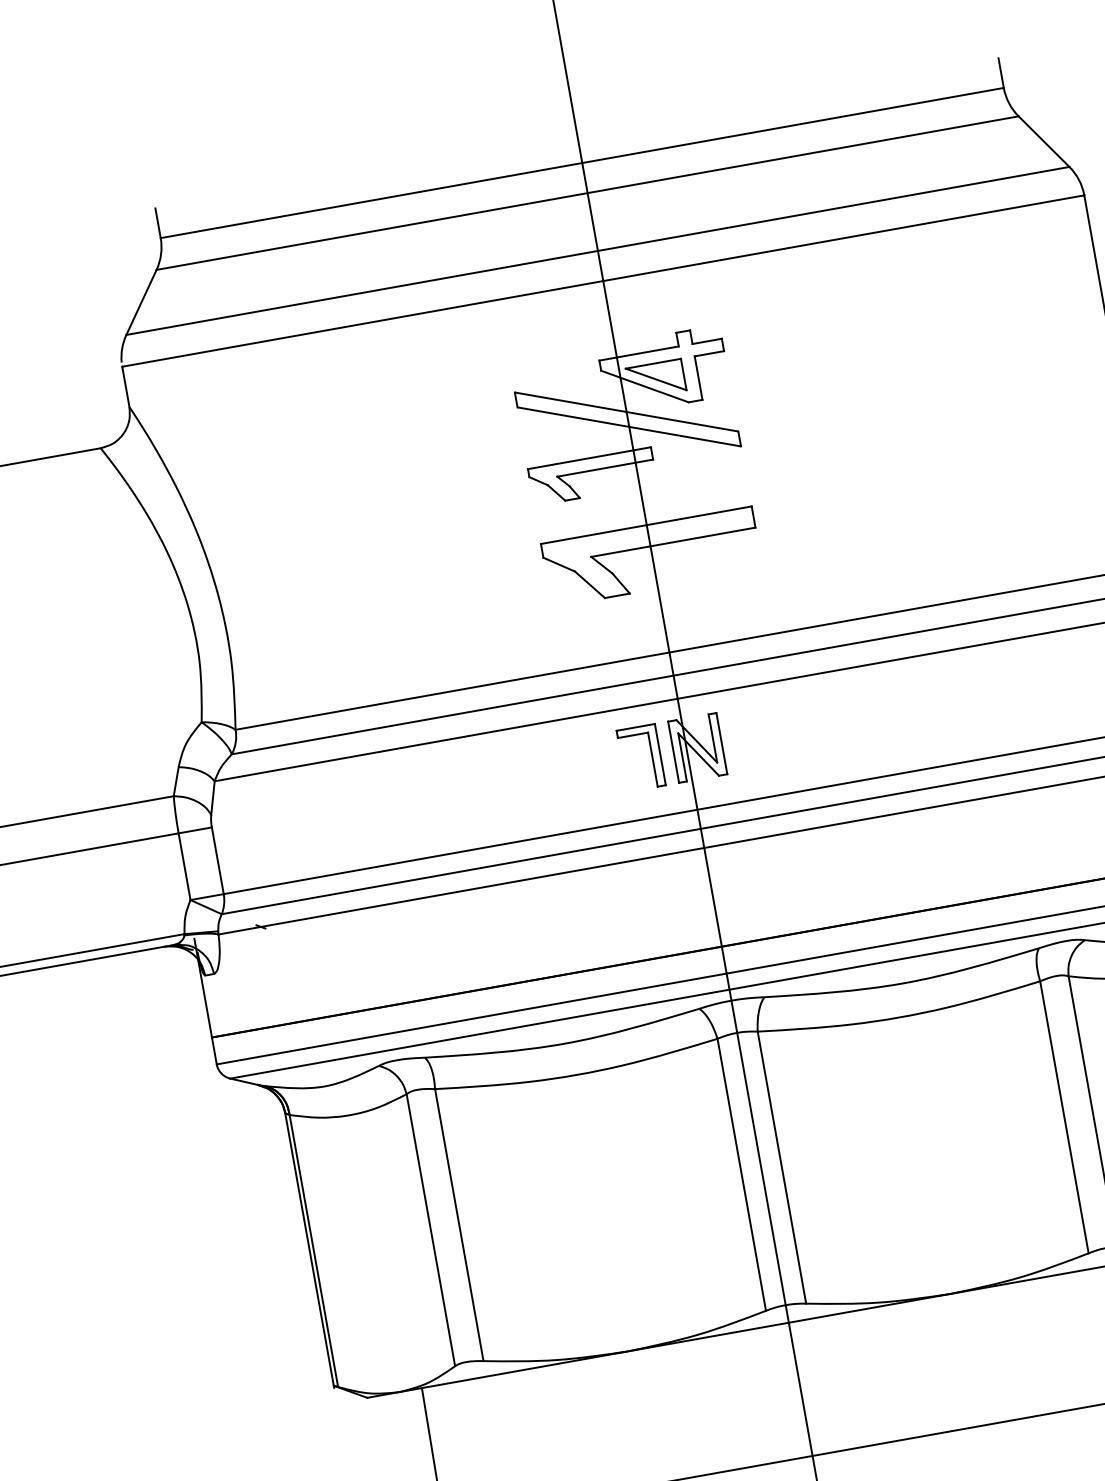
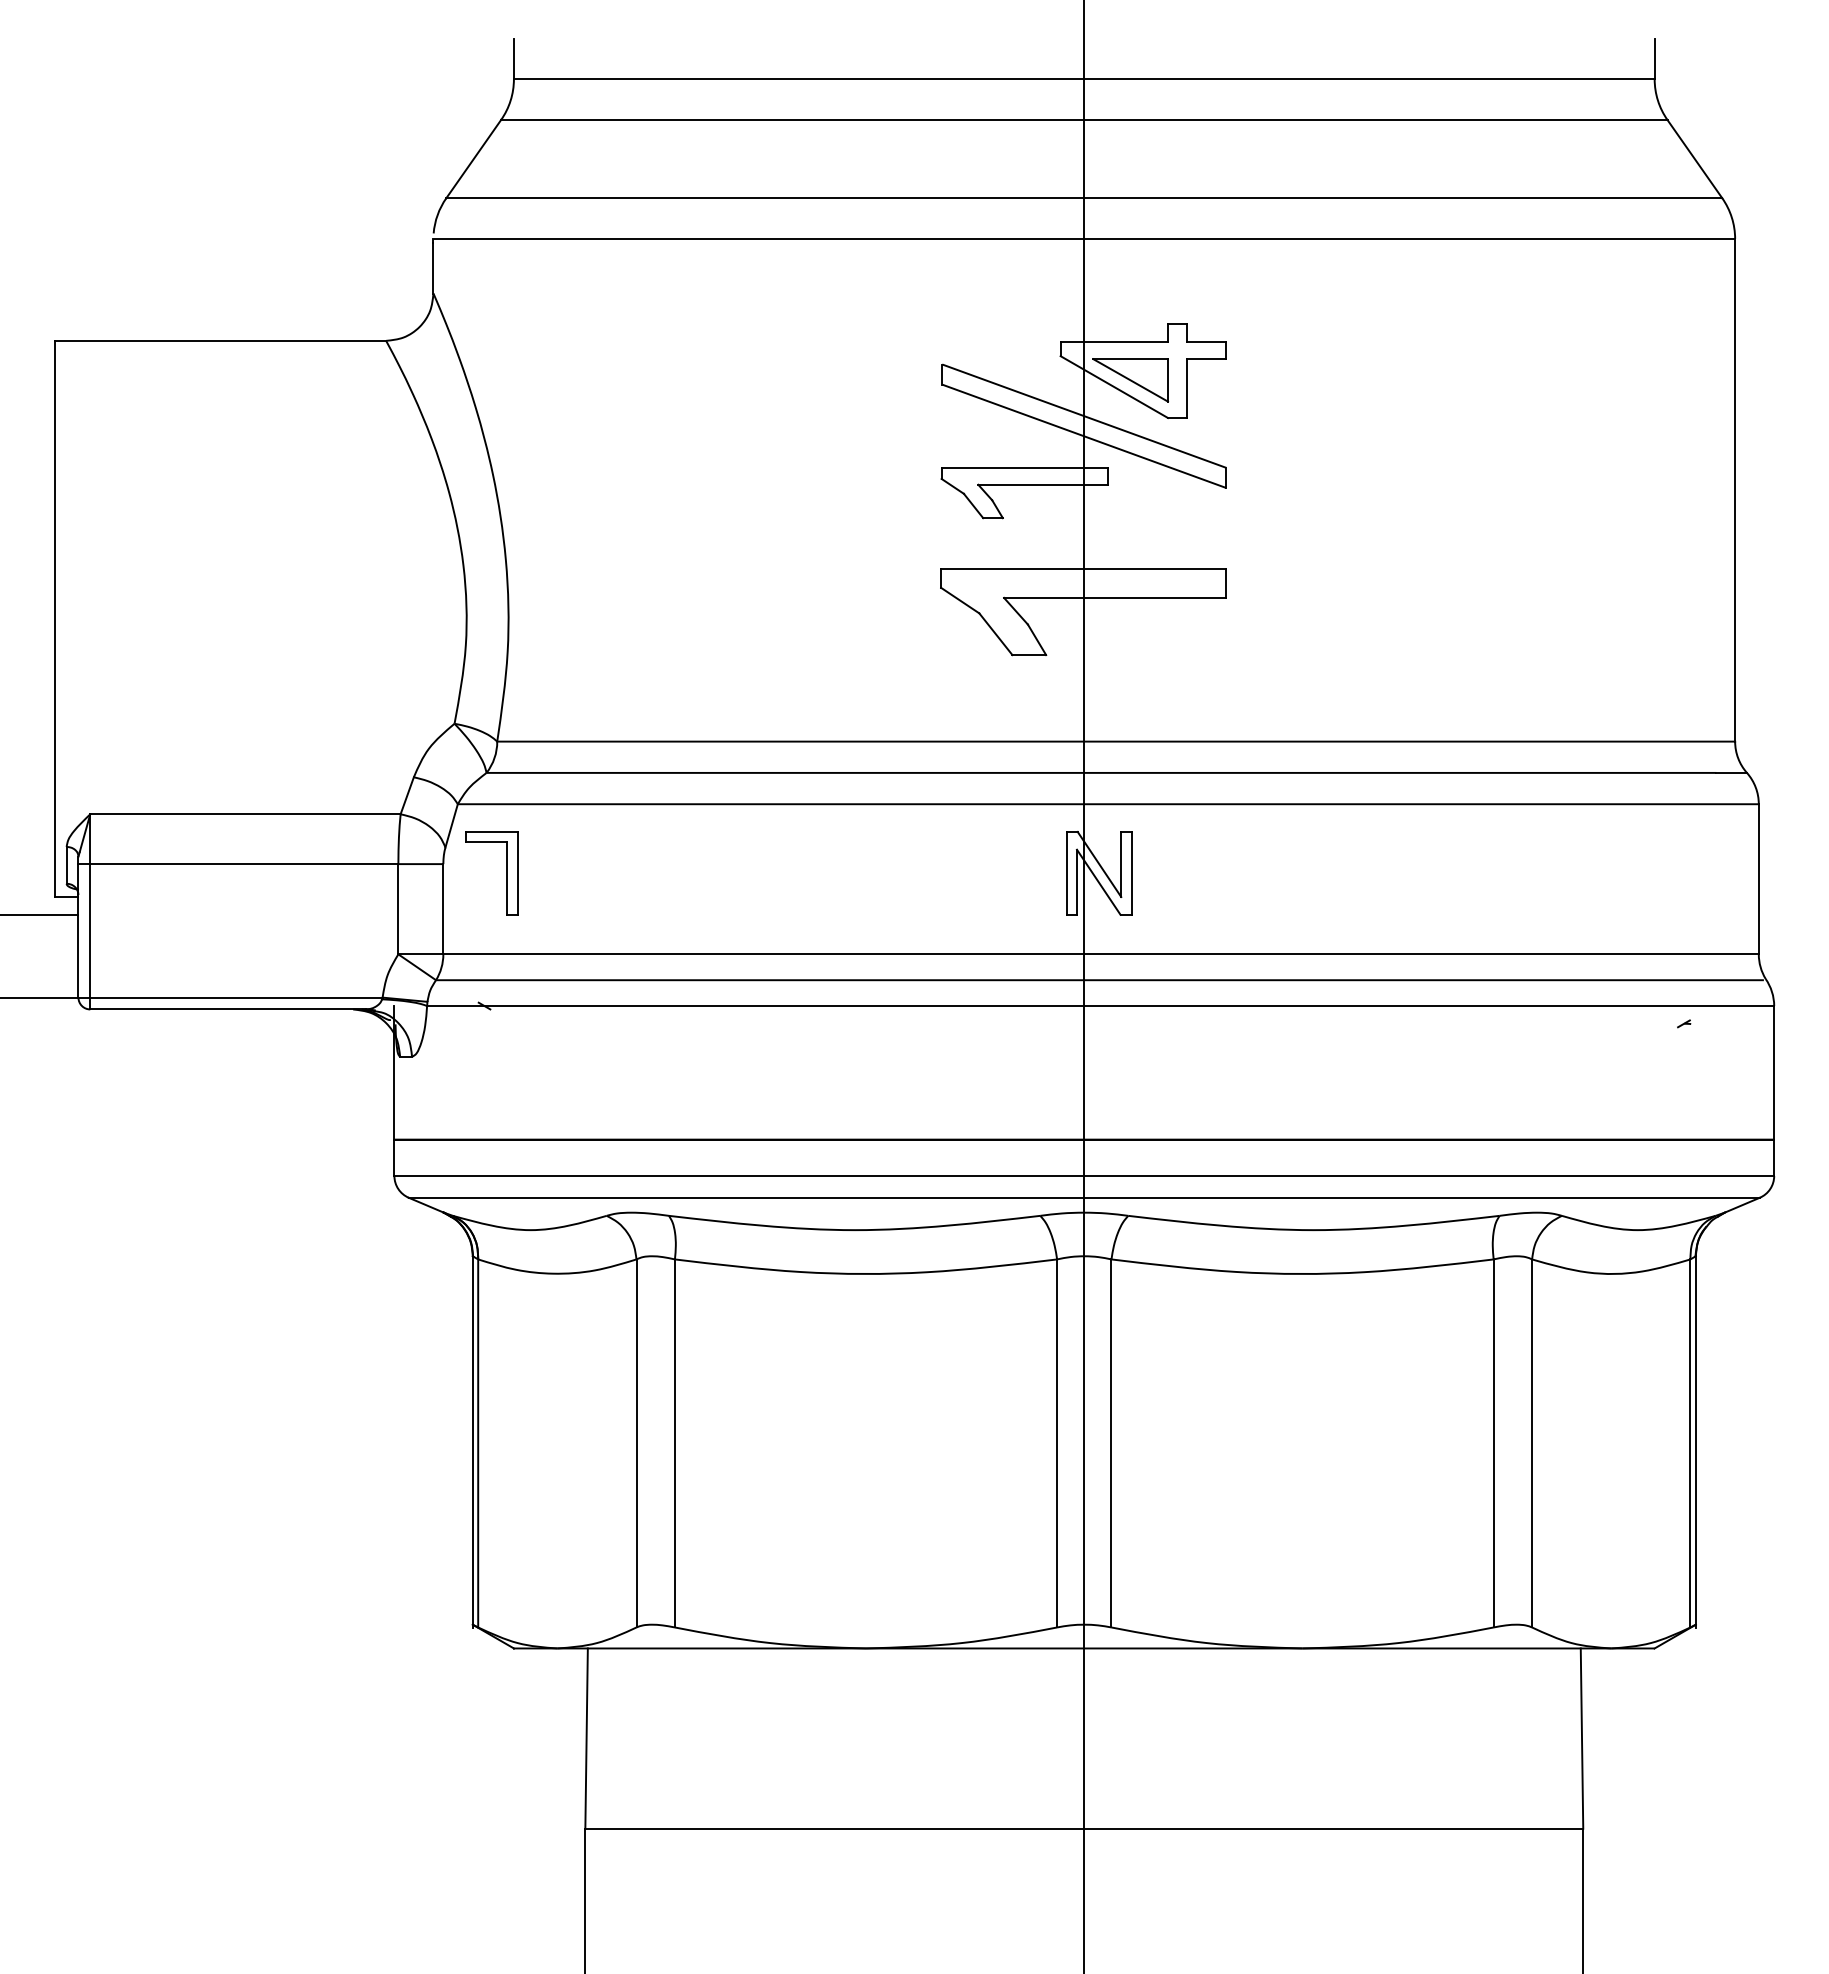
part: (652, 756) -> (506, 873), moved

